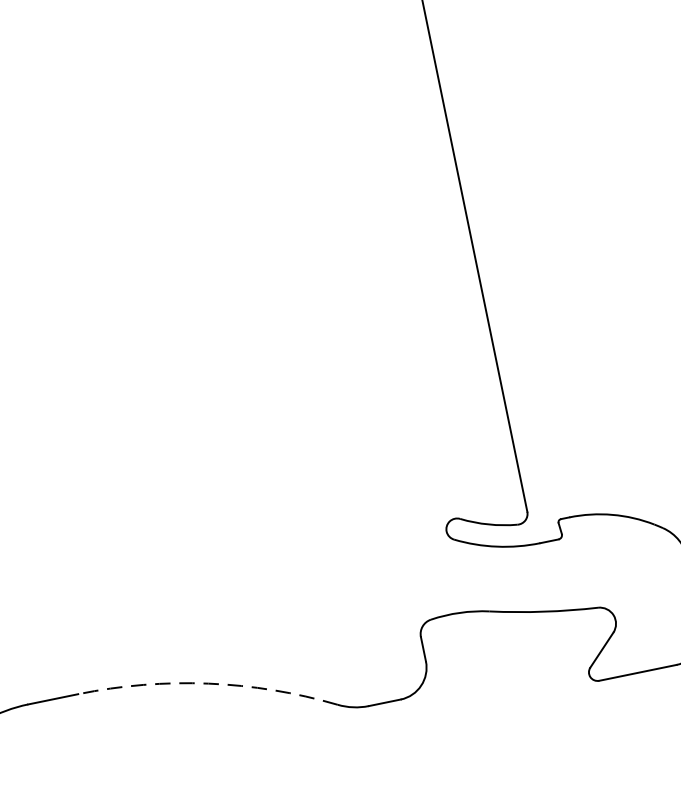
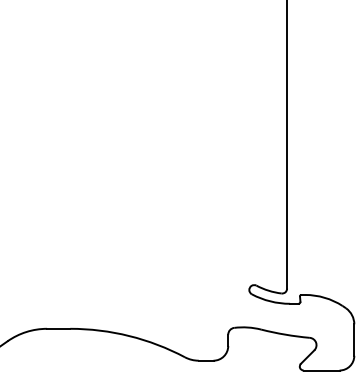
arc: (209, 684) -> (129, 336), dashed -> solid

